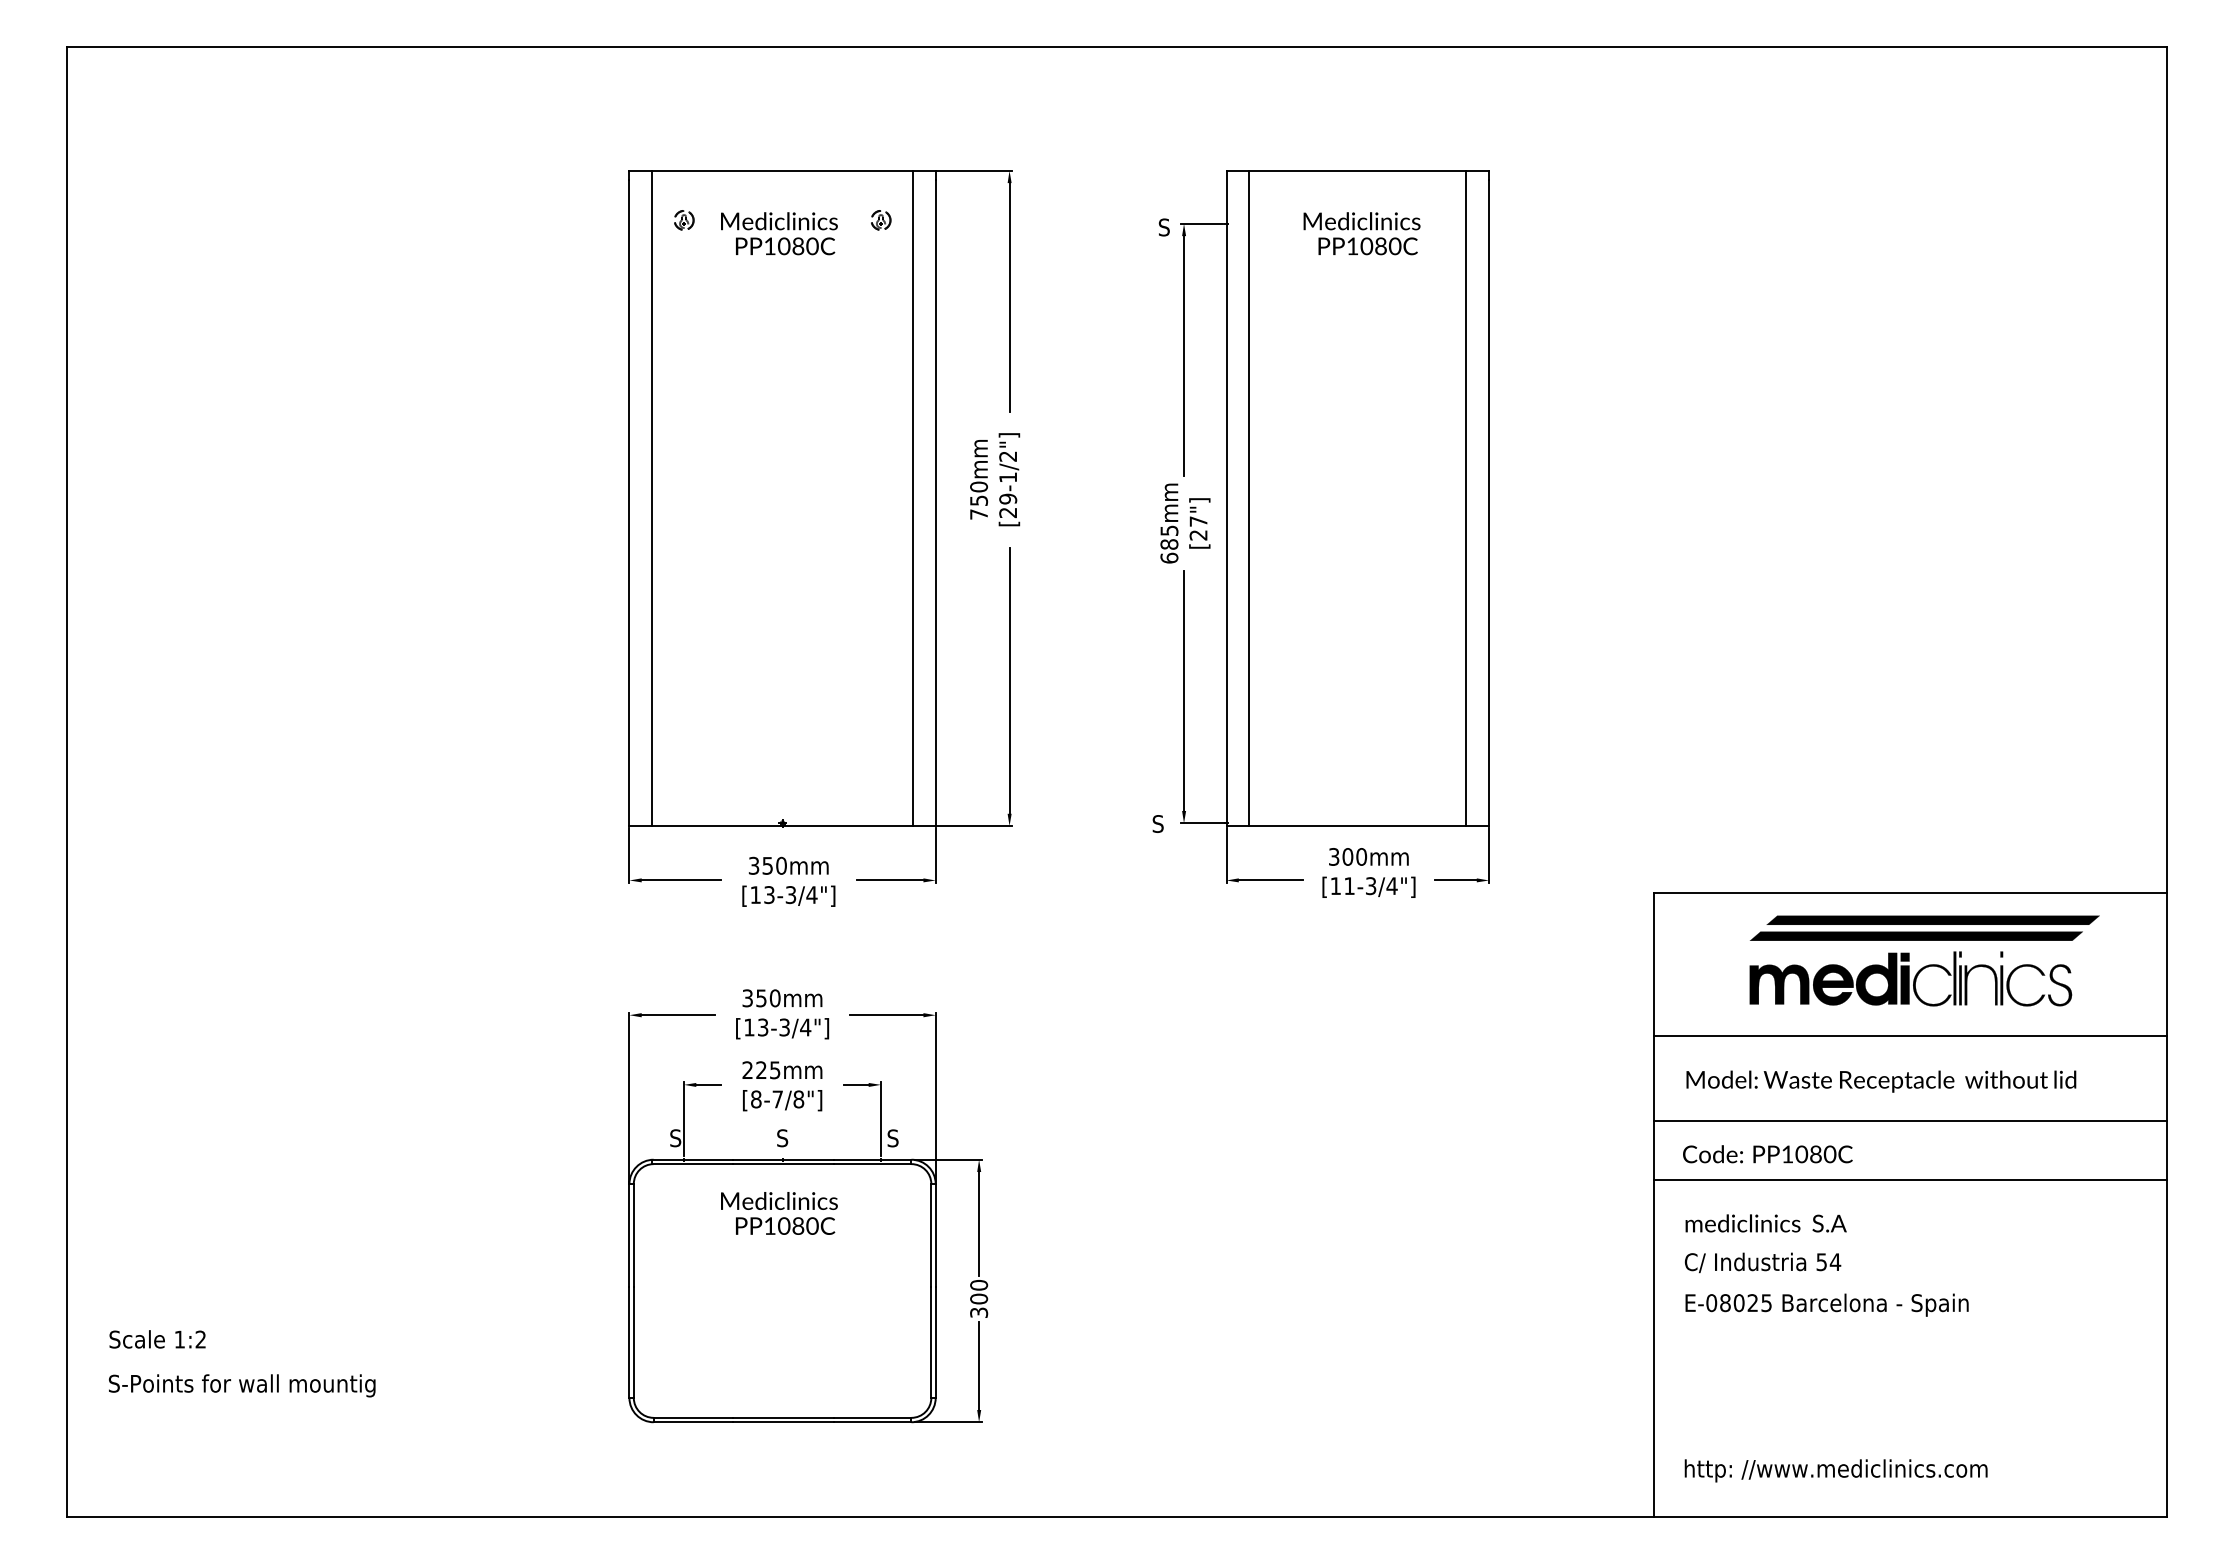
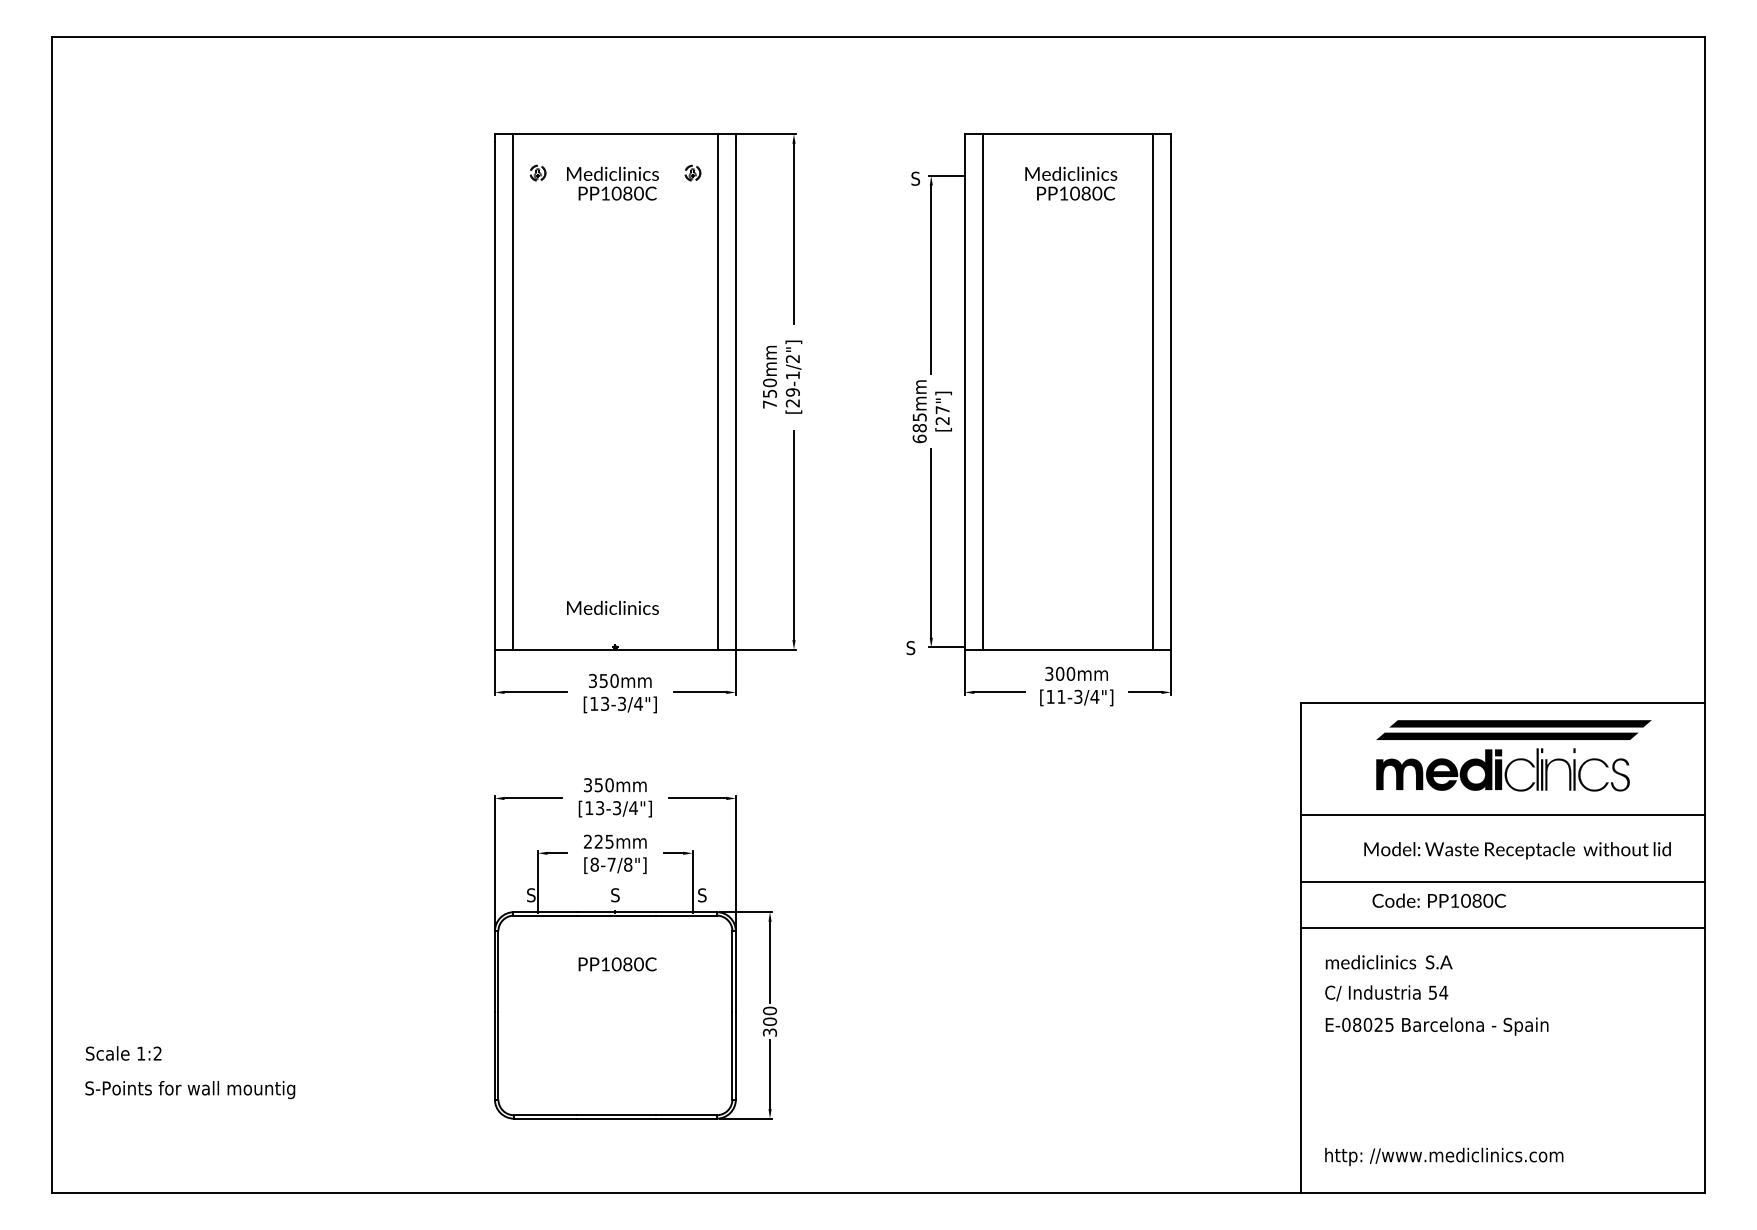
text: (1881, 1081) -> (1517, 850), moved
text: (1767, 1154) -> (1439, 900), moved
text: (779, 1200) -> (612, 607), moved

